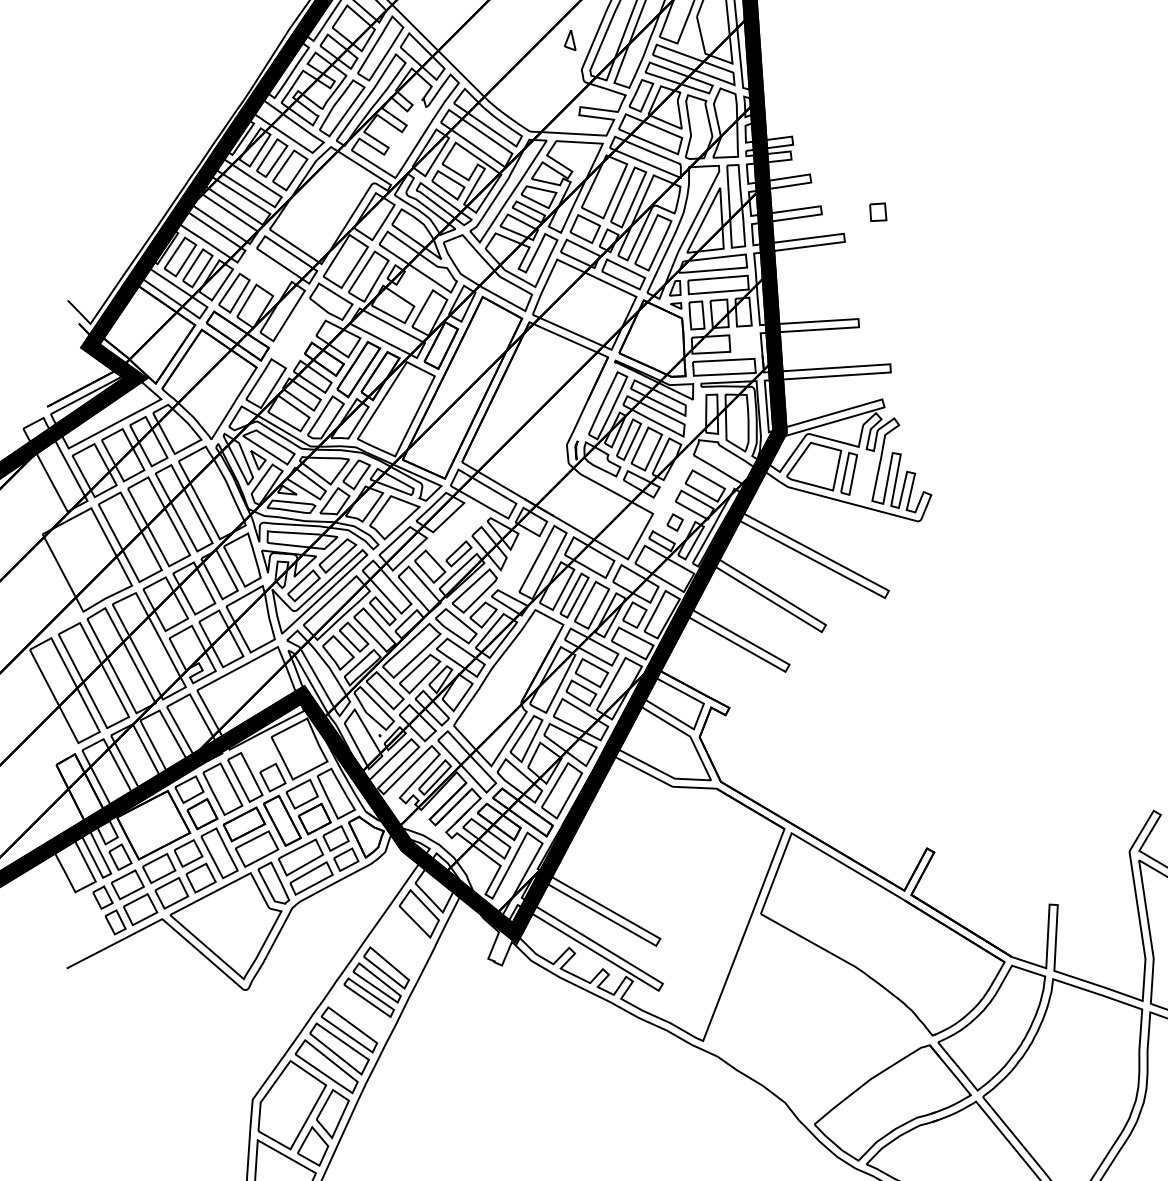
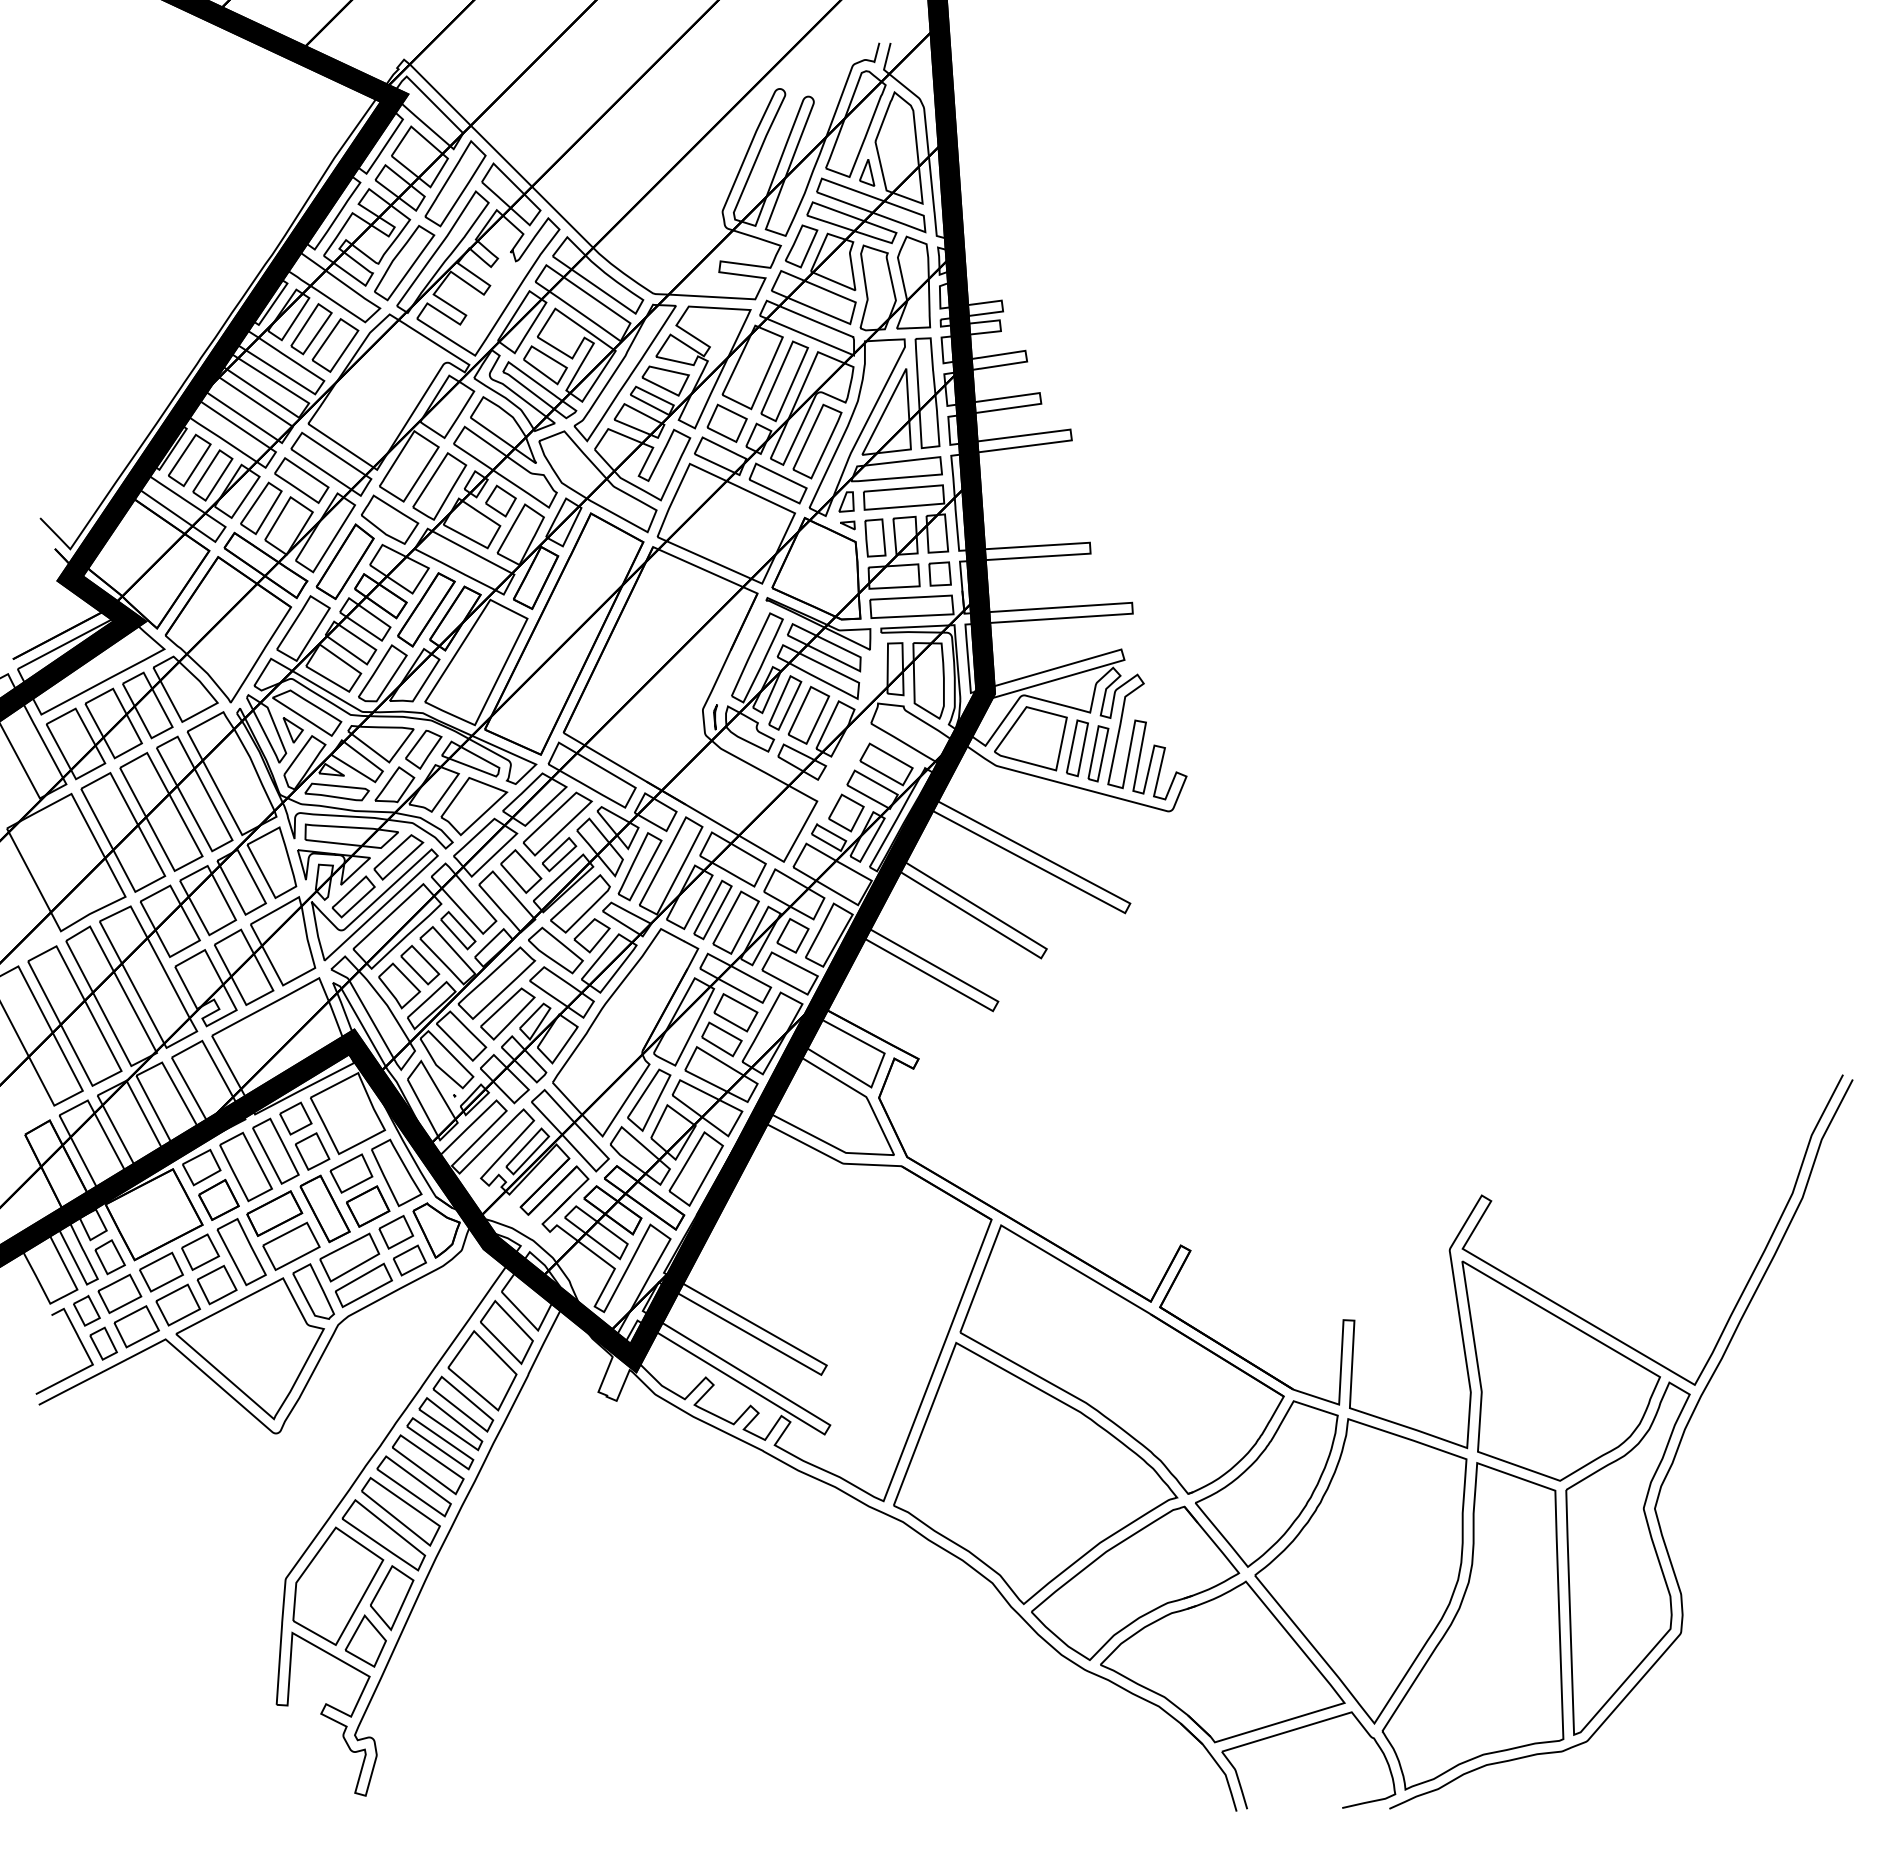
part: (570, 40) -> (867, 172), moved
part: (877, 211) -> (939, 573), moved
part: (264, 272) -> (301, 480), added
part: (414, 287) -> (500, 500), added
part: (297, 333) -> (344, 561), added
part: (865, 477) -> (1098, 753), added
part: (675, 522) -> (846, 812), size x1.67
part: (457, 530) -> (557, 823), added
part: (519, 562) -> (639, 866), added
part: (260, 752) -> (295, 1118), added
curve: (98, 922) -> (80, 1343), added
part: (400, 942) -> (482, 1370), added
part: (360, 1013) -> (428, 1464), added
part: (817, 1020) -> (1035, 1473), added

